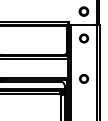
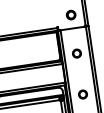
part: (83, 38) -> (76, 53), moved
part: (83, 78) -> (82, 94), moved

